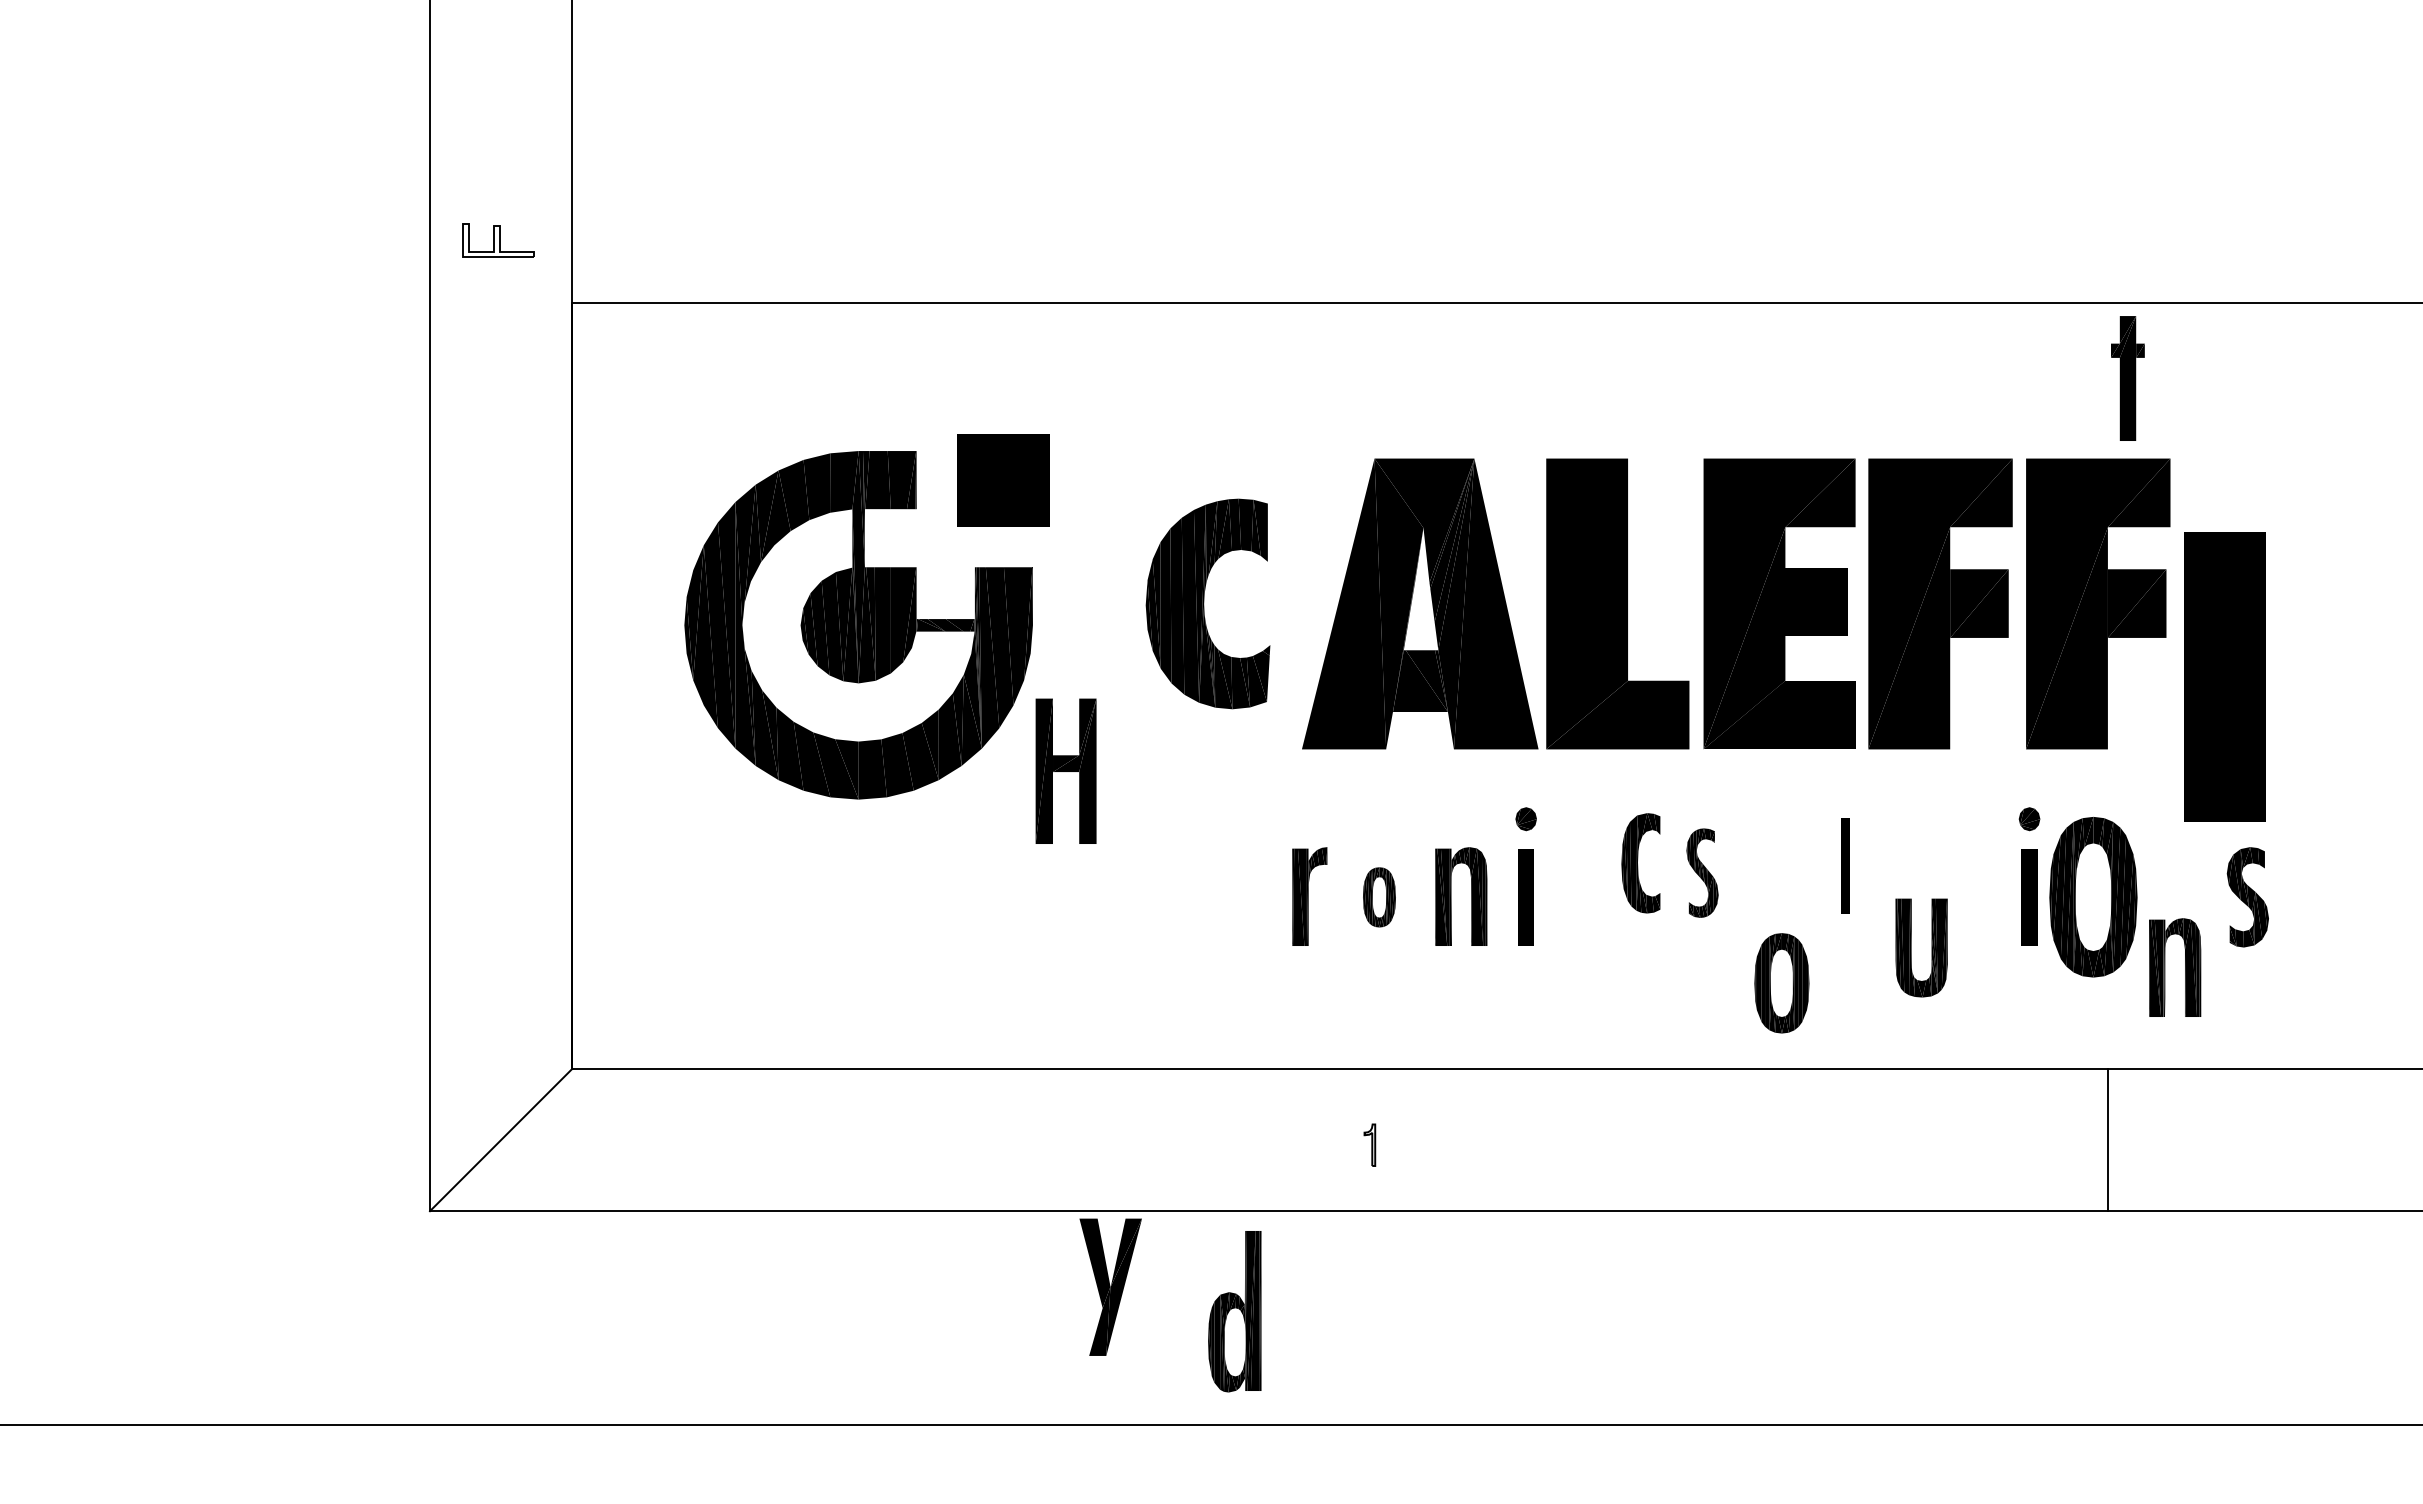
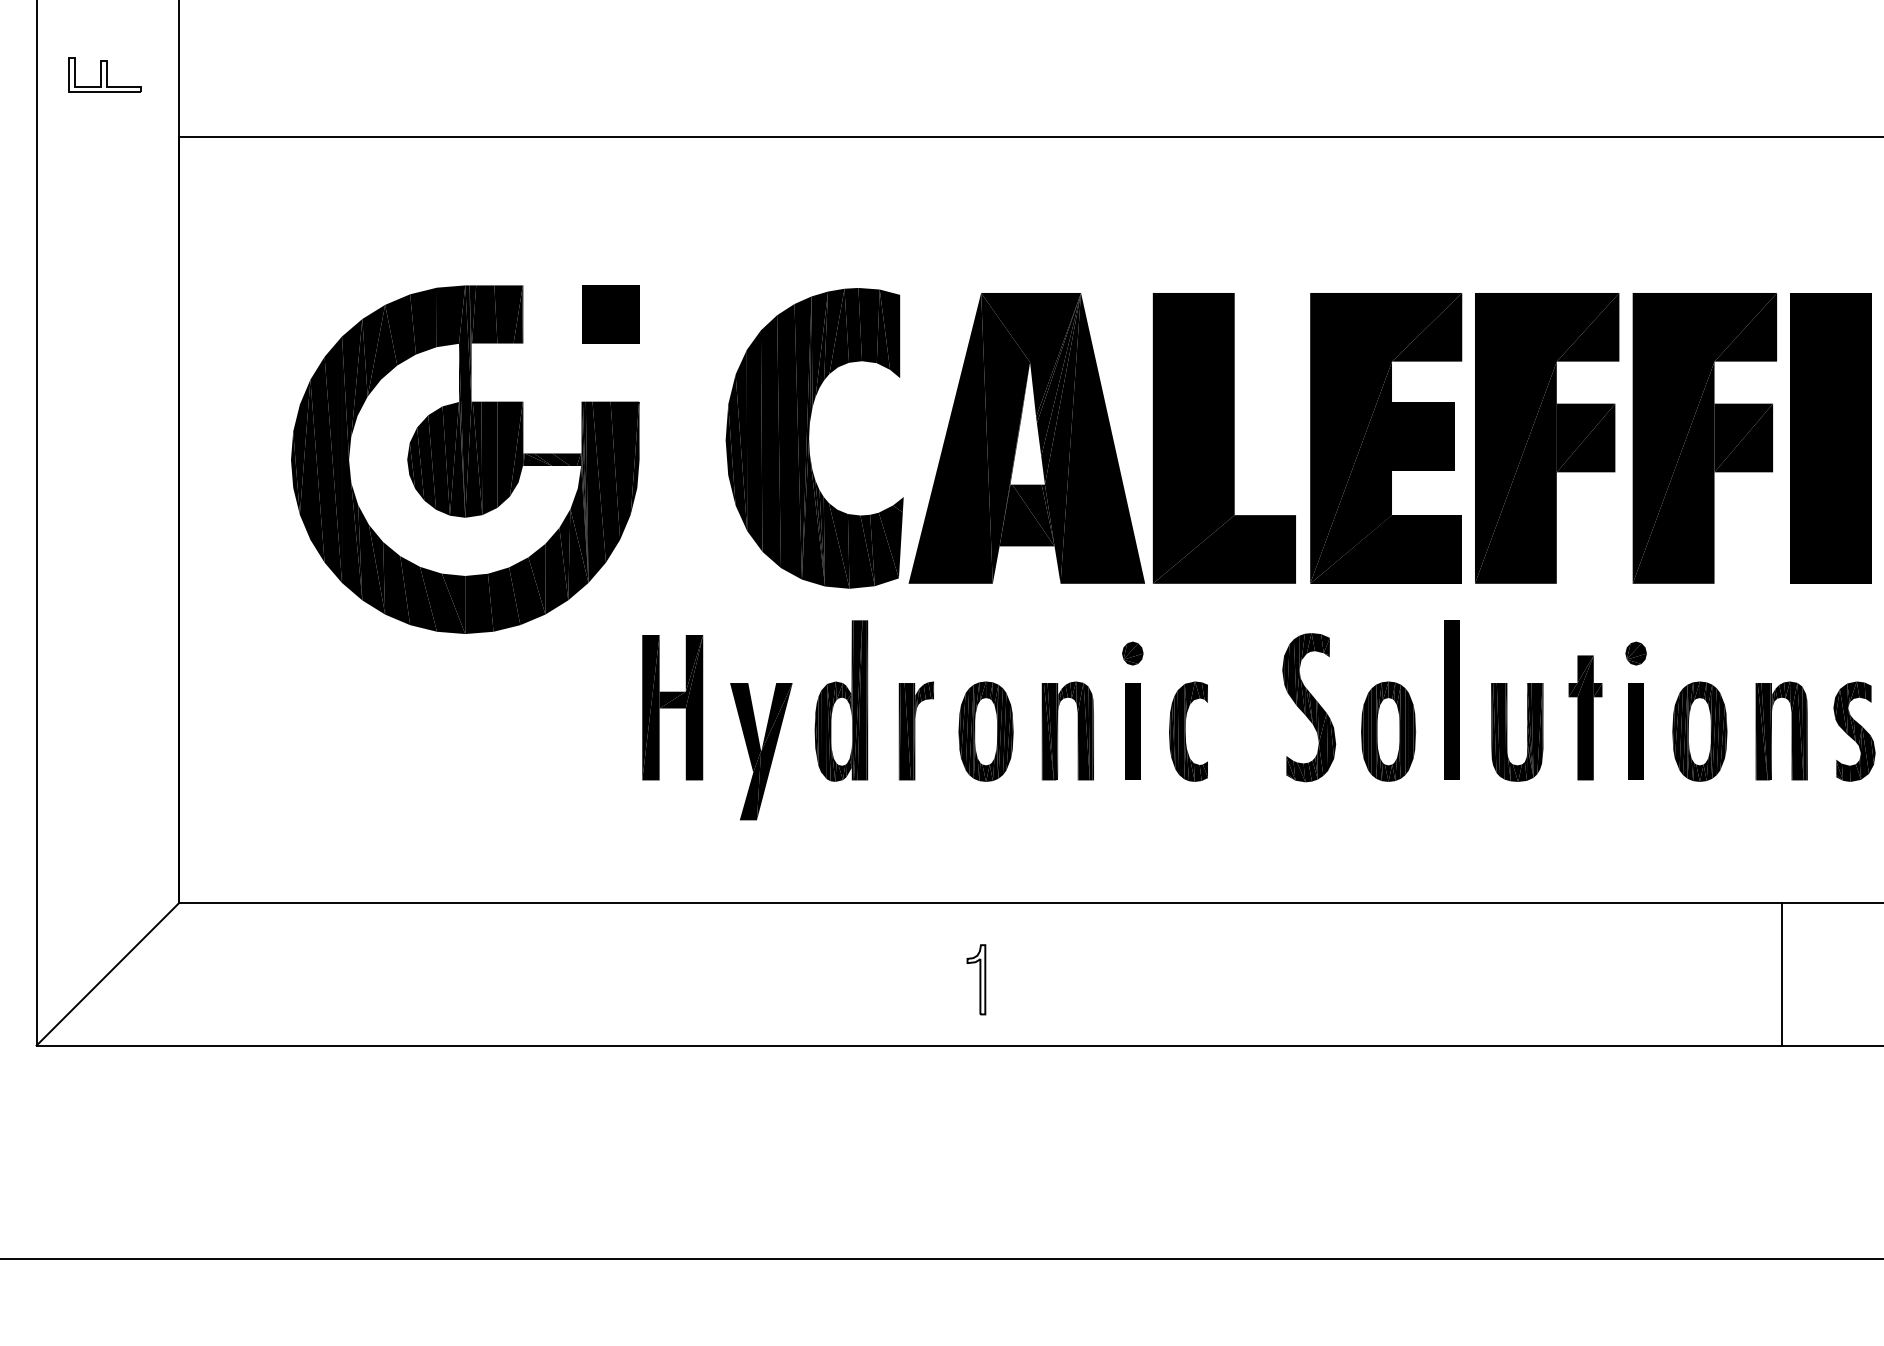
part: (2127, 378) -> (1585, 717), moved
part: (1003, 479) -> (610, 313), size x0.62
part: (1207, 603) -> (814, 437), size x1.43
part: (2224, 676) -> (1831, 437), moved
part: (1065, 770) -> (672, 706), moved
part: (1640, 863) -> (1188, 731), moved
part: (1845, 865) -> (1452, 699), size x1.67
part: (1702, 872) -> (1309, 706), size x1.67
part: (1379, 897) -> (986, 731), size x1.67
part: (2092, 897) -> (1699, 731), size x0.62
part: (1911, 947) -> (1507, 731), moved
part: (2165, 967) -> (1772, 730), moved
part: (1781, 983) -> (1388, 731), moved
line: (2107, 1139) -> (1781, 973), moved
part: (1369, 1144) -> (976, 978), size x1.67
part: (1110, 1286) -> (761, 750), moved
part: (1234, 1311) -> (841, 700), moved

